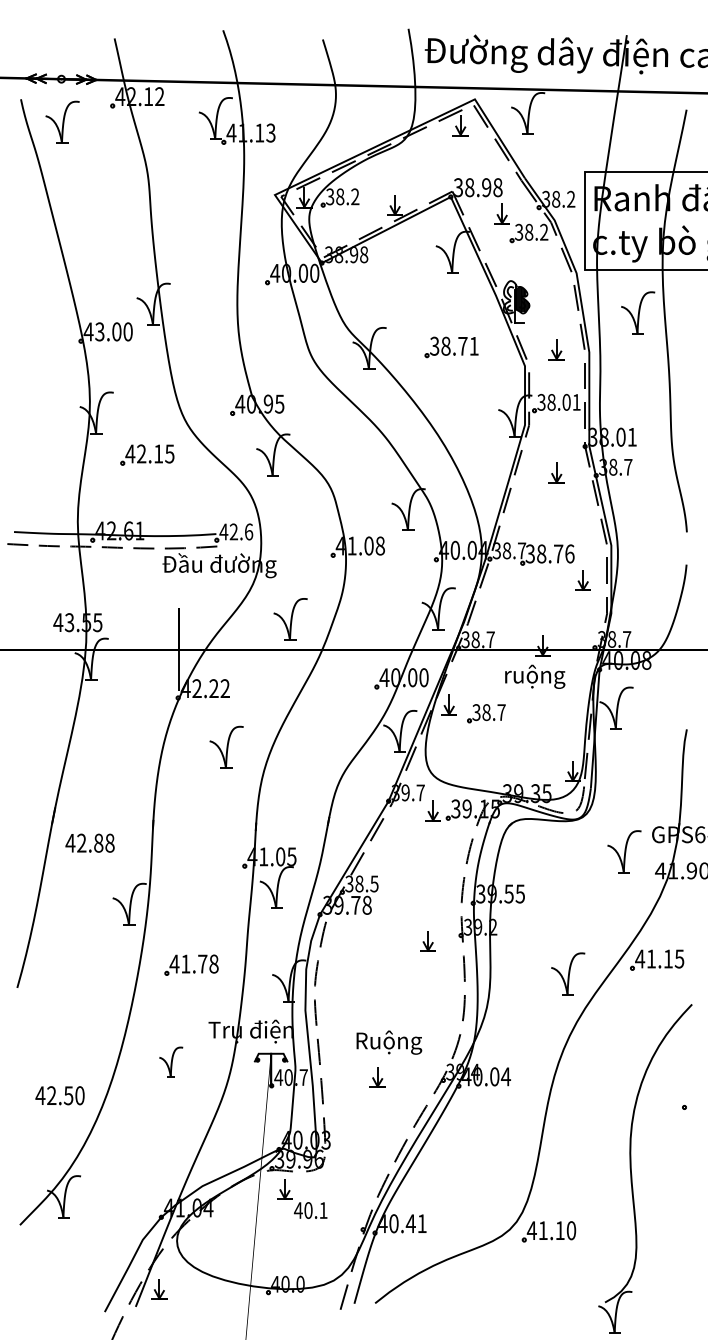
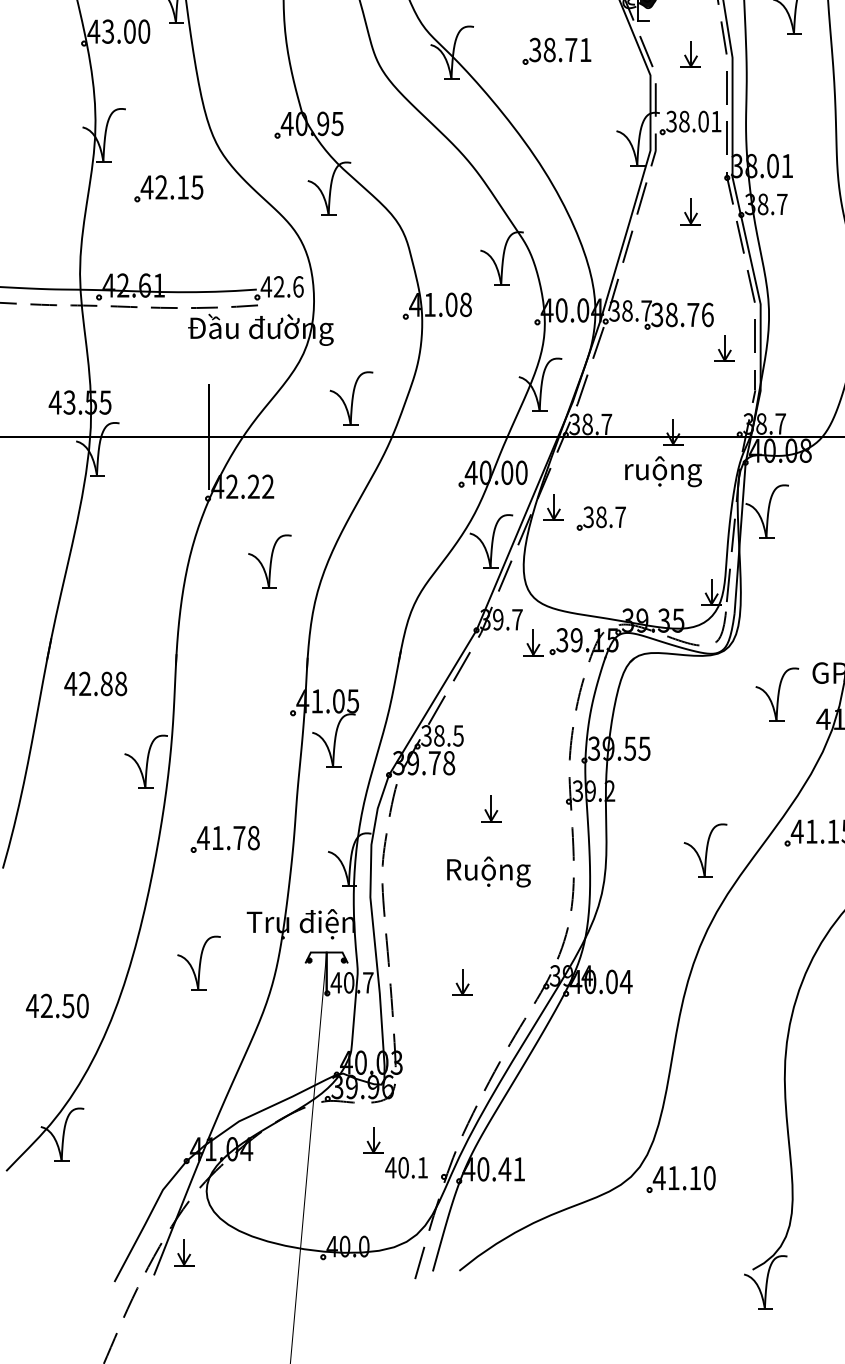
part: (427, 941) -> (490, 809), moved
text: (389, 1042) -> (489, 871), moved
part: (171, 1061) -> (199, 962), size x1.43
part: (302, 1198) -> (396, 1152), moved

